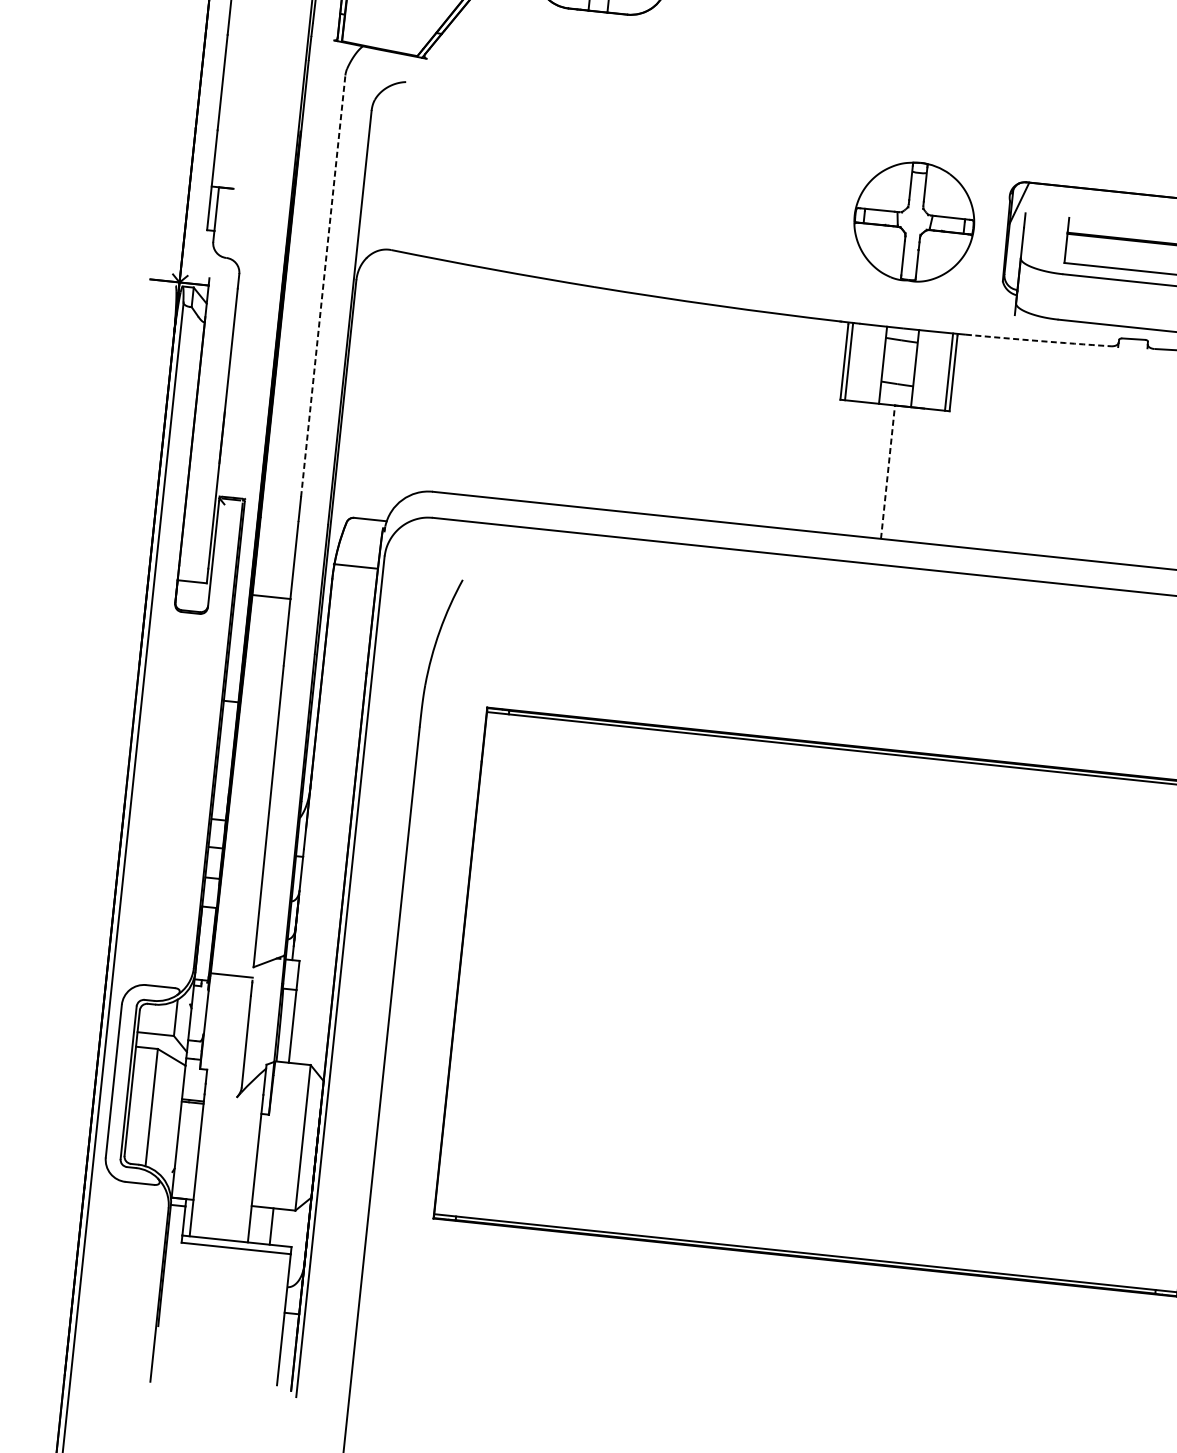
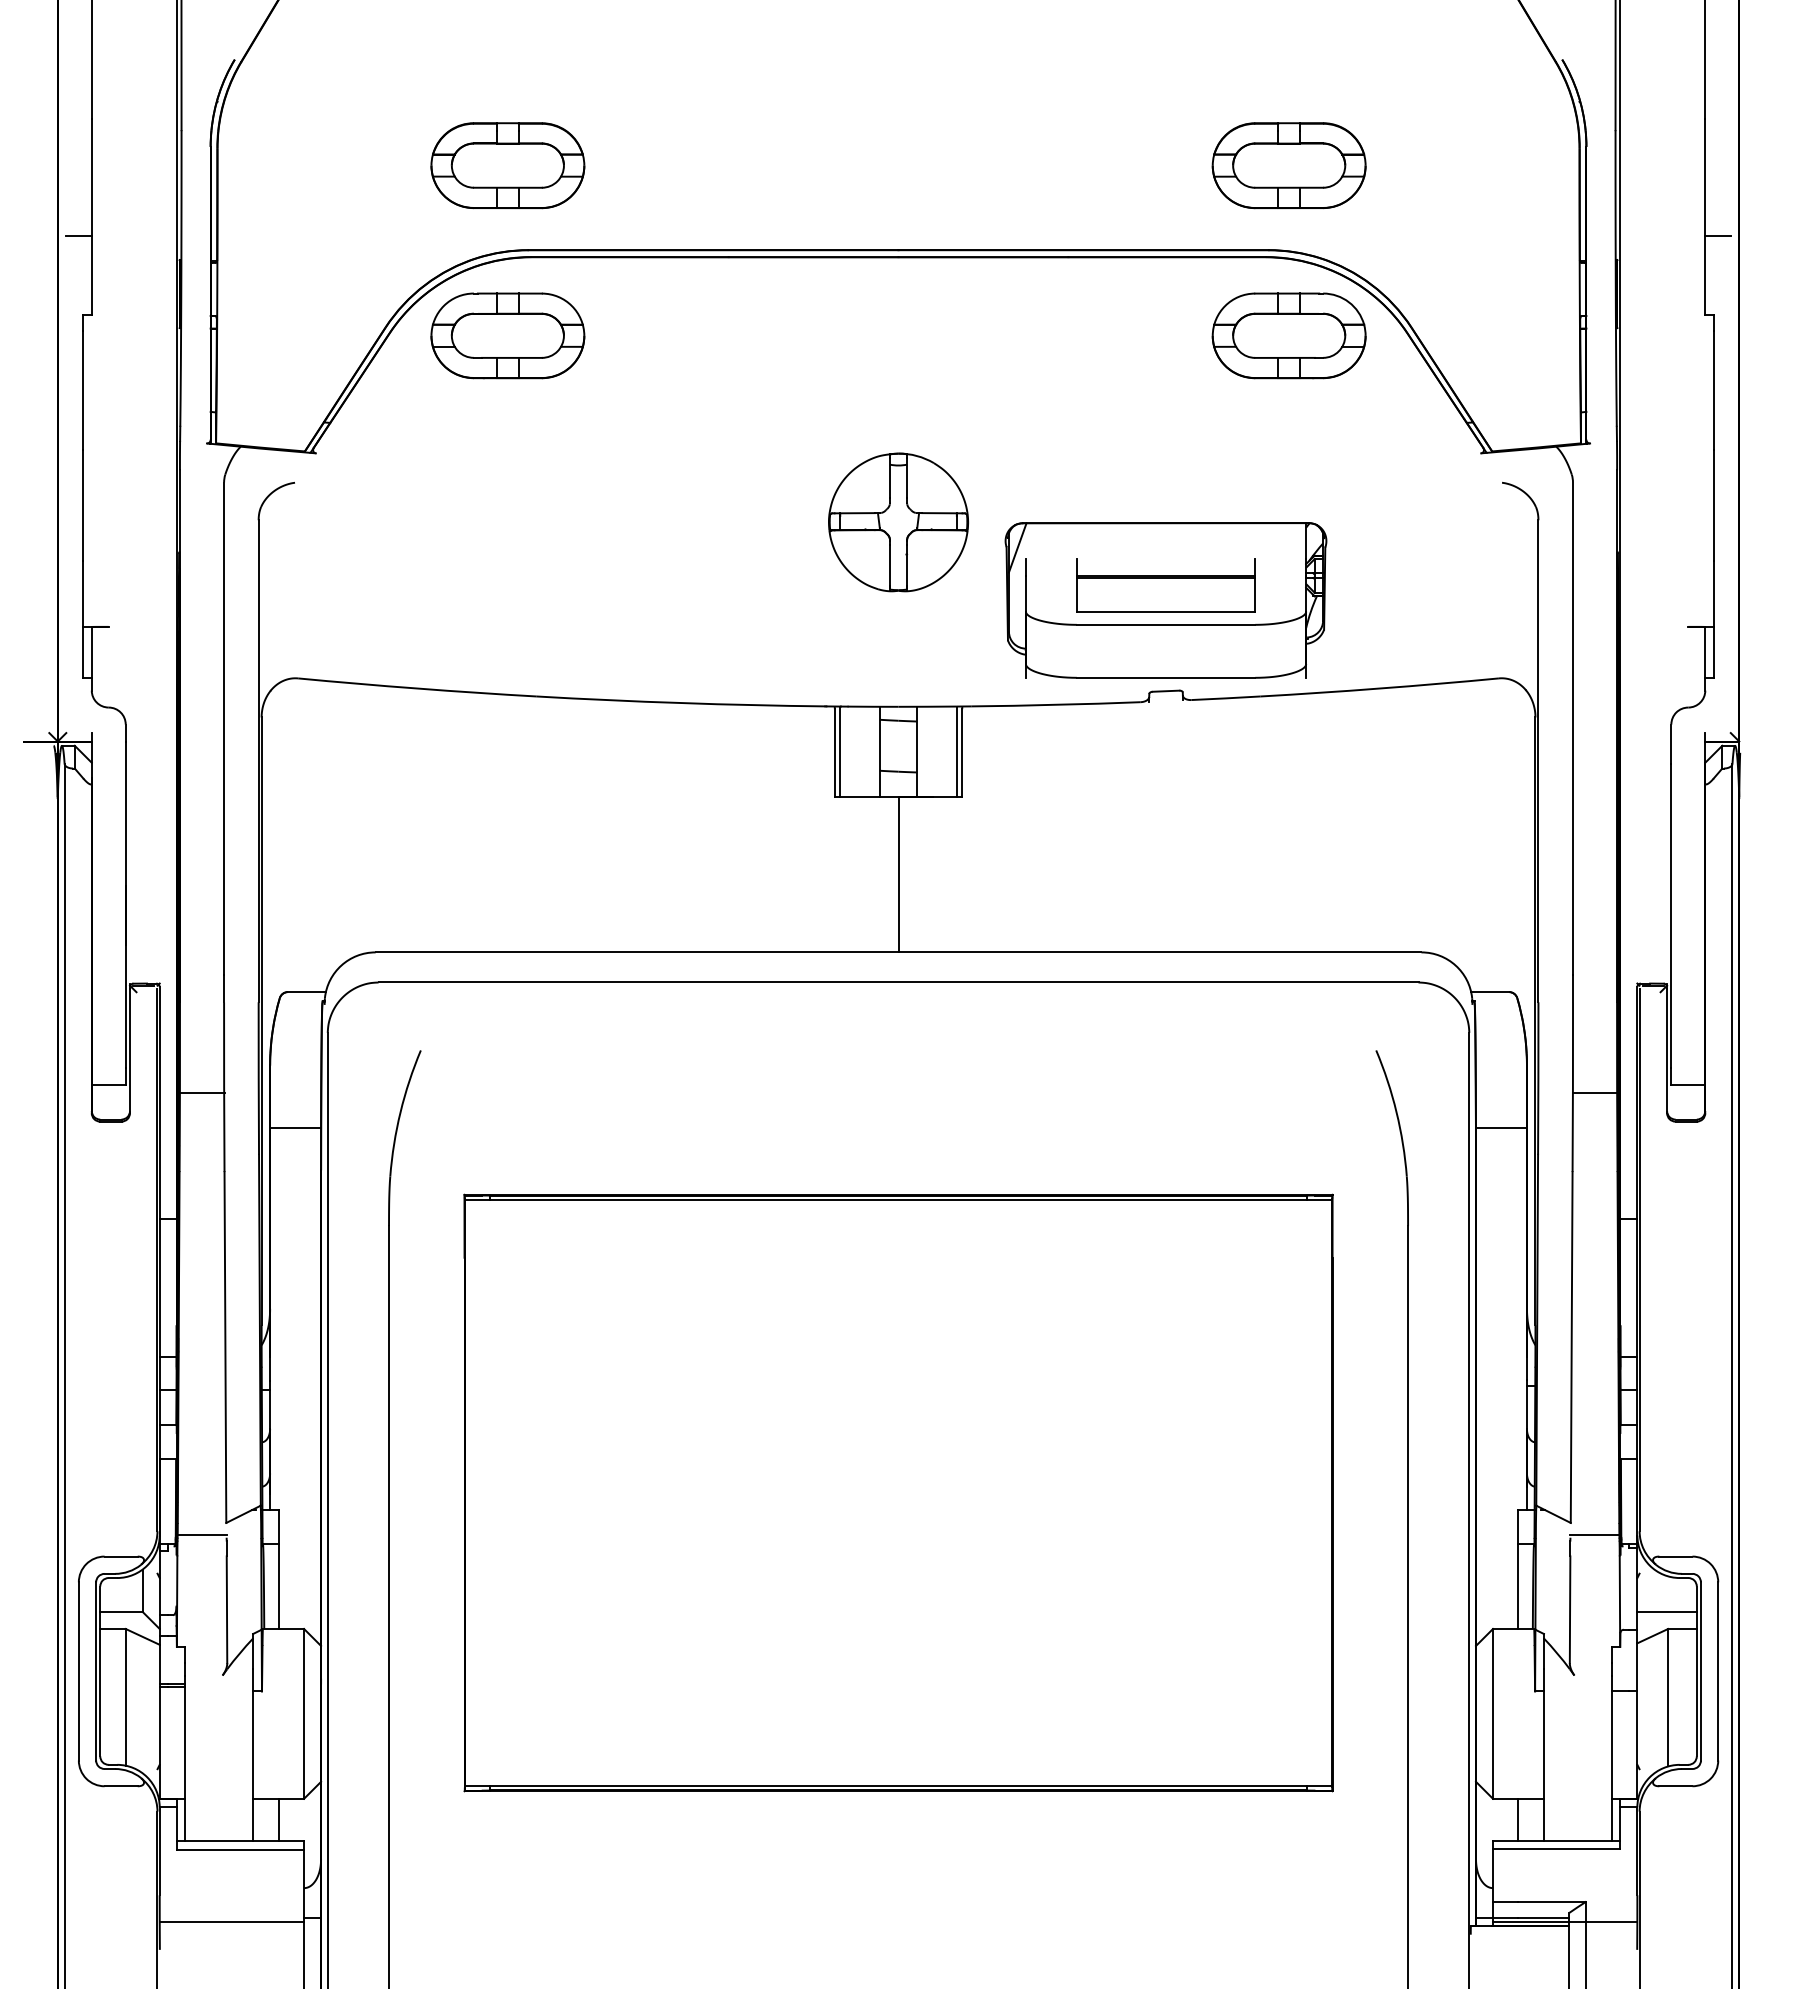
part: (914, 221) -> (898, 522), moved
line: (323, 286) -> (224, 728), dashed -> solid
arc: (1038, 340) -> (1056, 704), dashed -> solid
line: (887, 472) -> (898, 874), dashed -> solid
line: (355, 566) -> (295, 1127), moved
line: (222, 1309) -> (231, 1921), added

